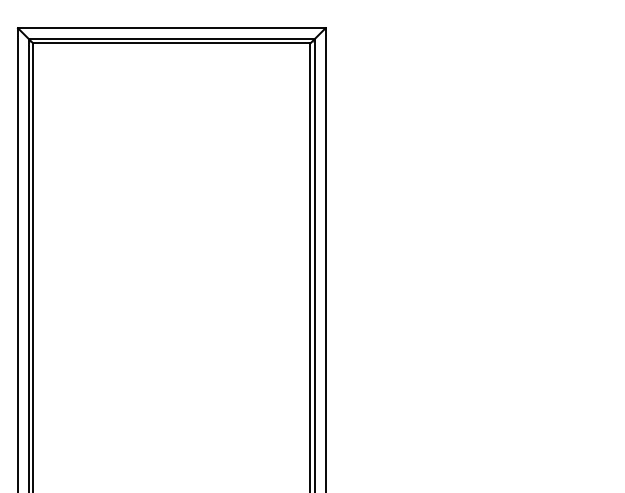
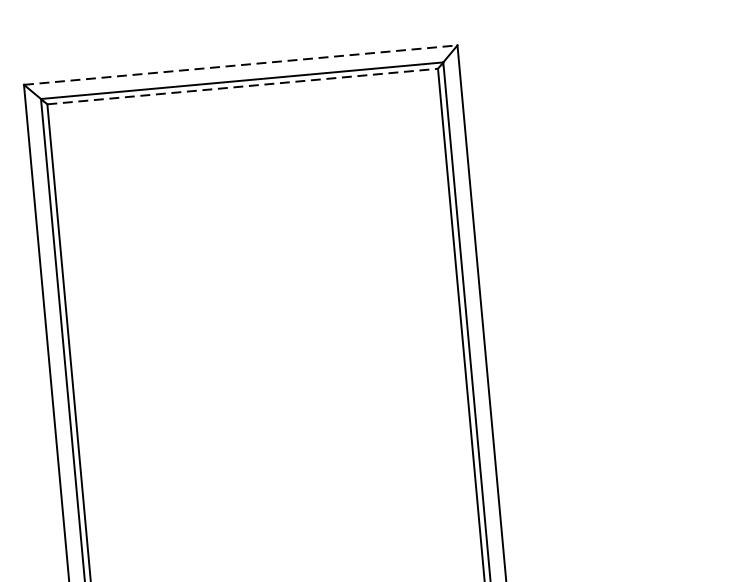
line: (171, 28) -> (240, 65), solid -> dashed
line: (171, 43) -> (242, 86), solid -> dashed

